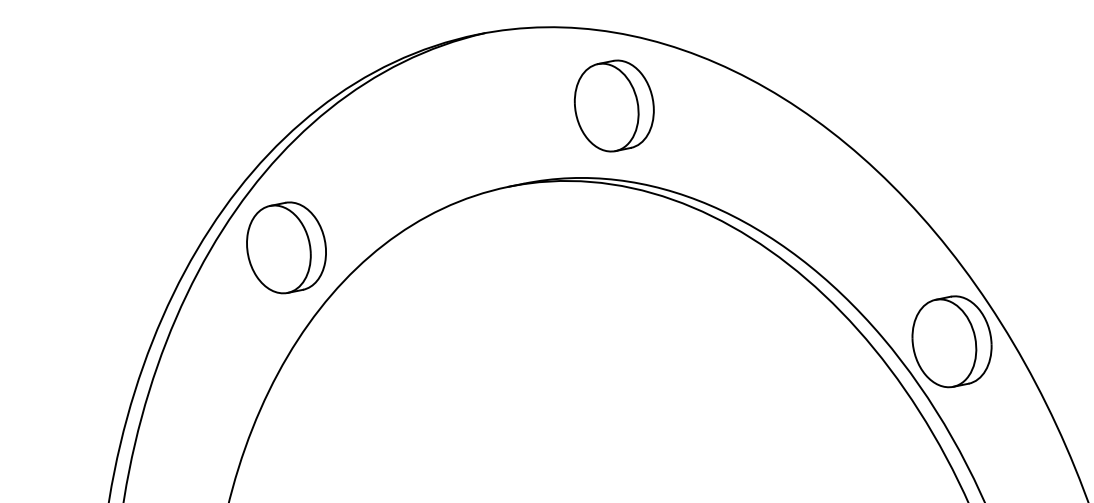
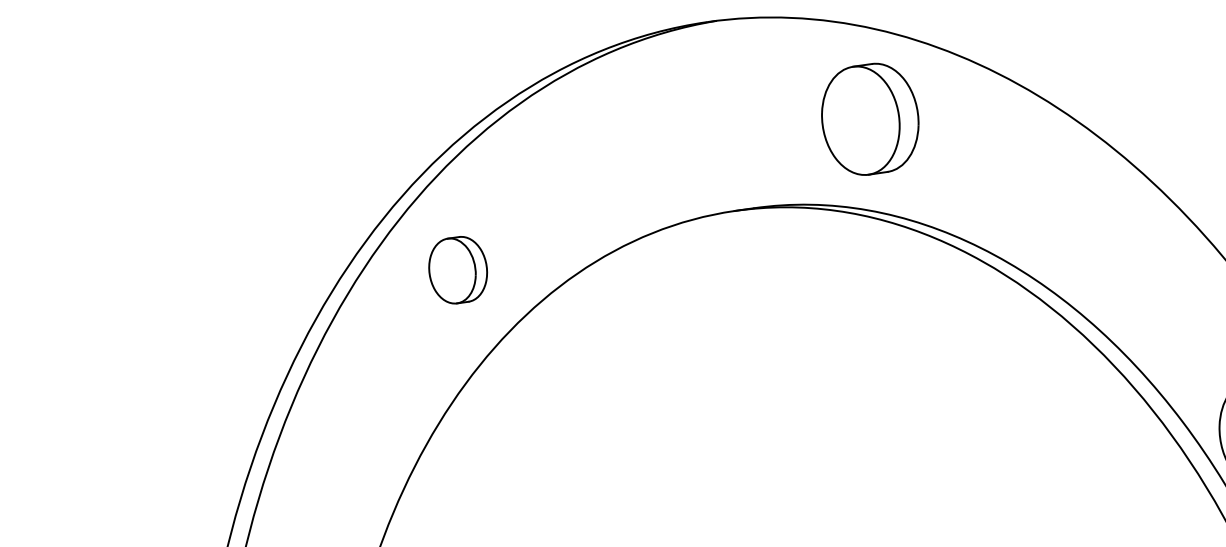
part: (286, 247) -> (458, 269), size x0.6

